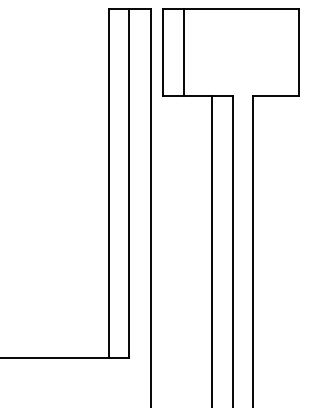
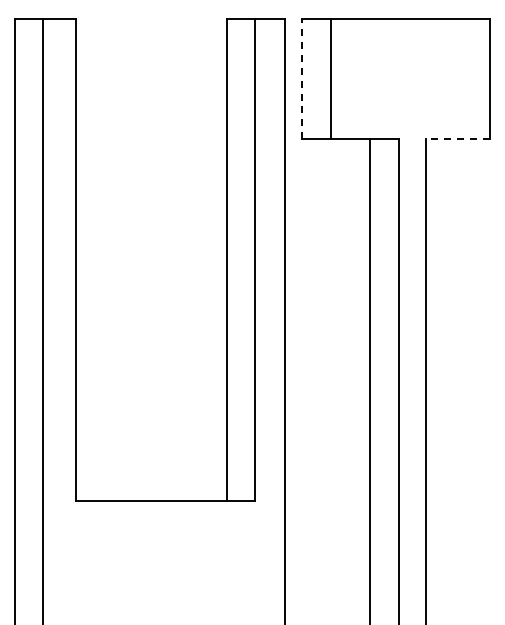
line: (163, 52) -> (302, 78), solid -> dashed
line: (275, 96) -> (457, 139), solid -> dashed

